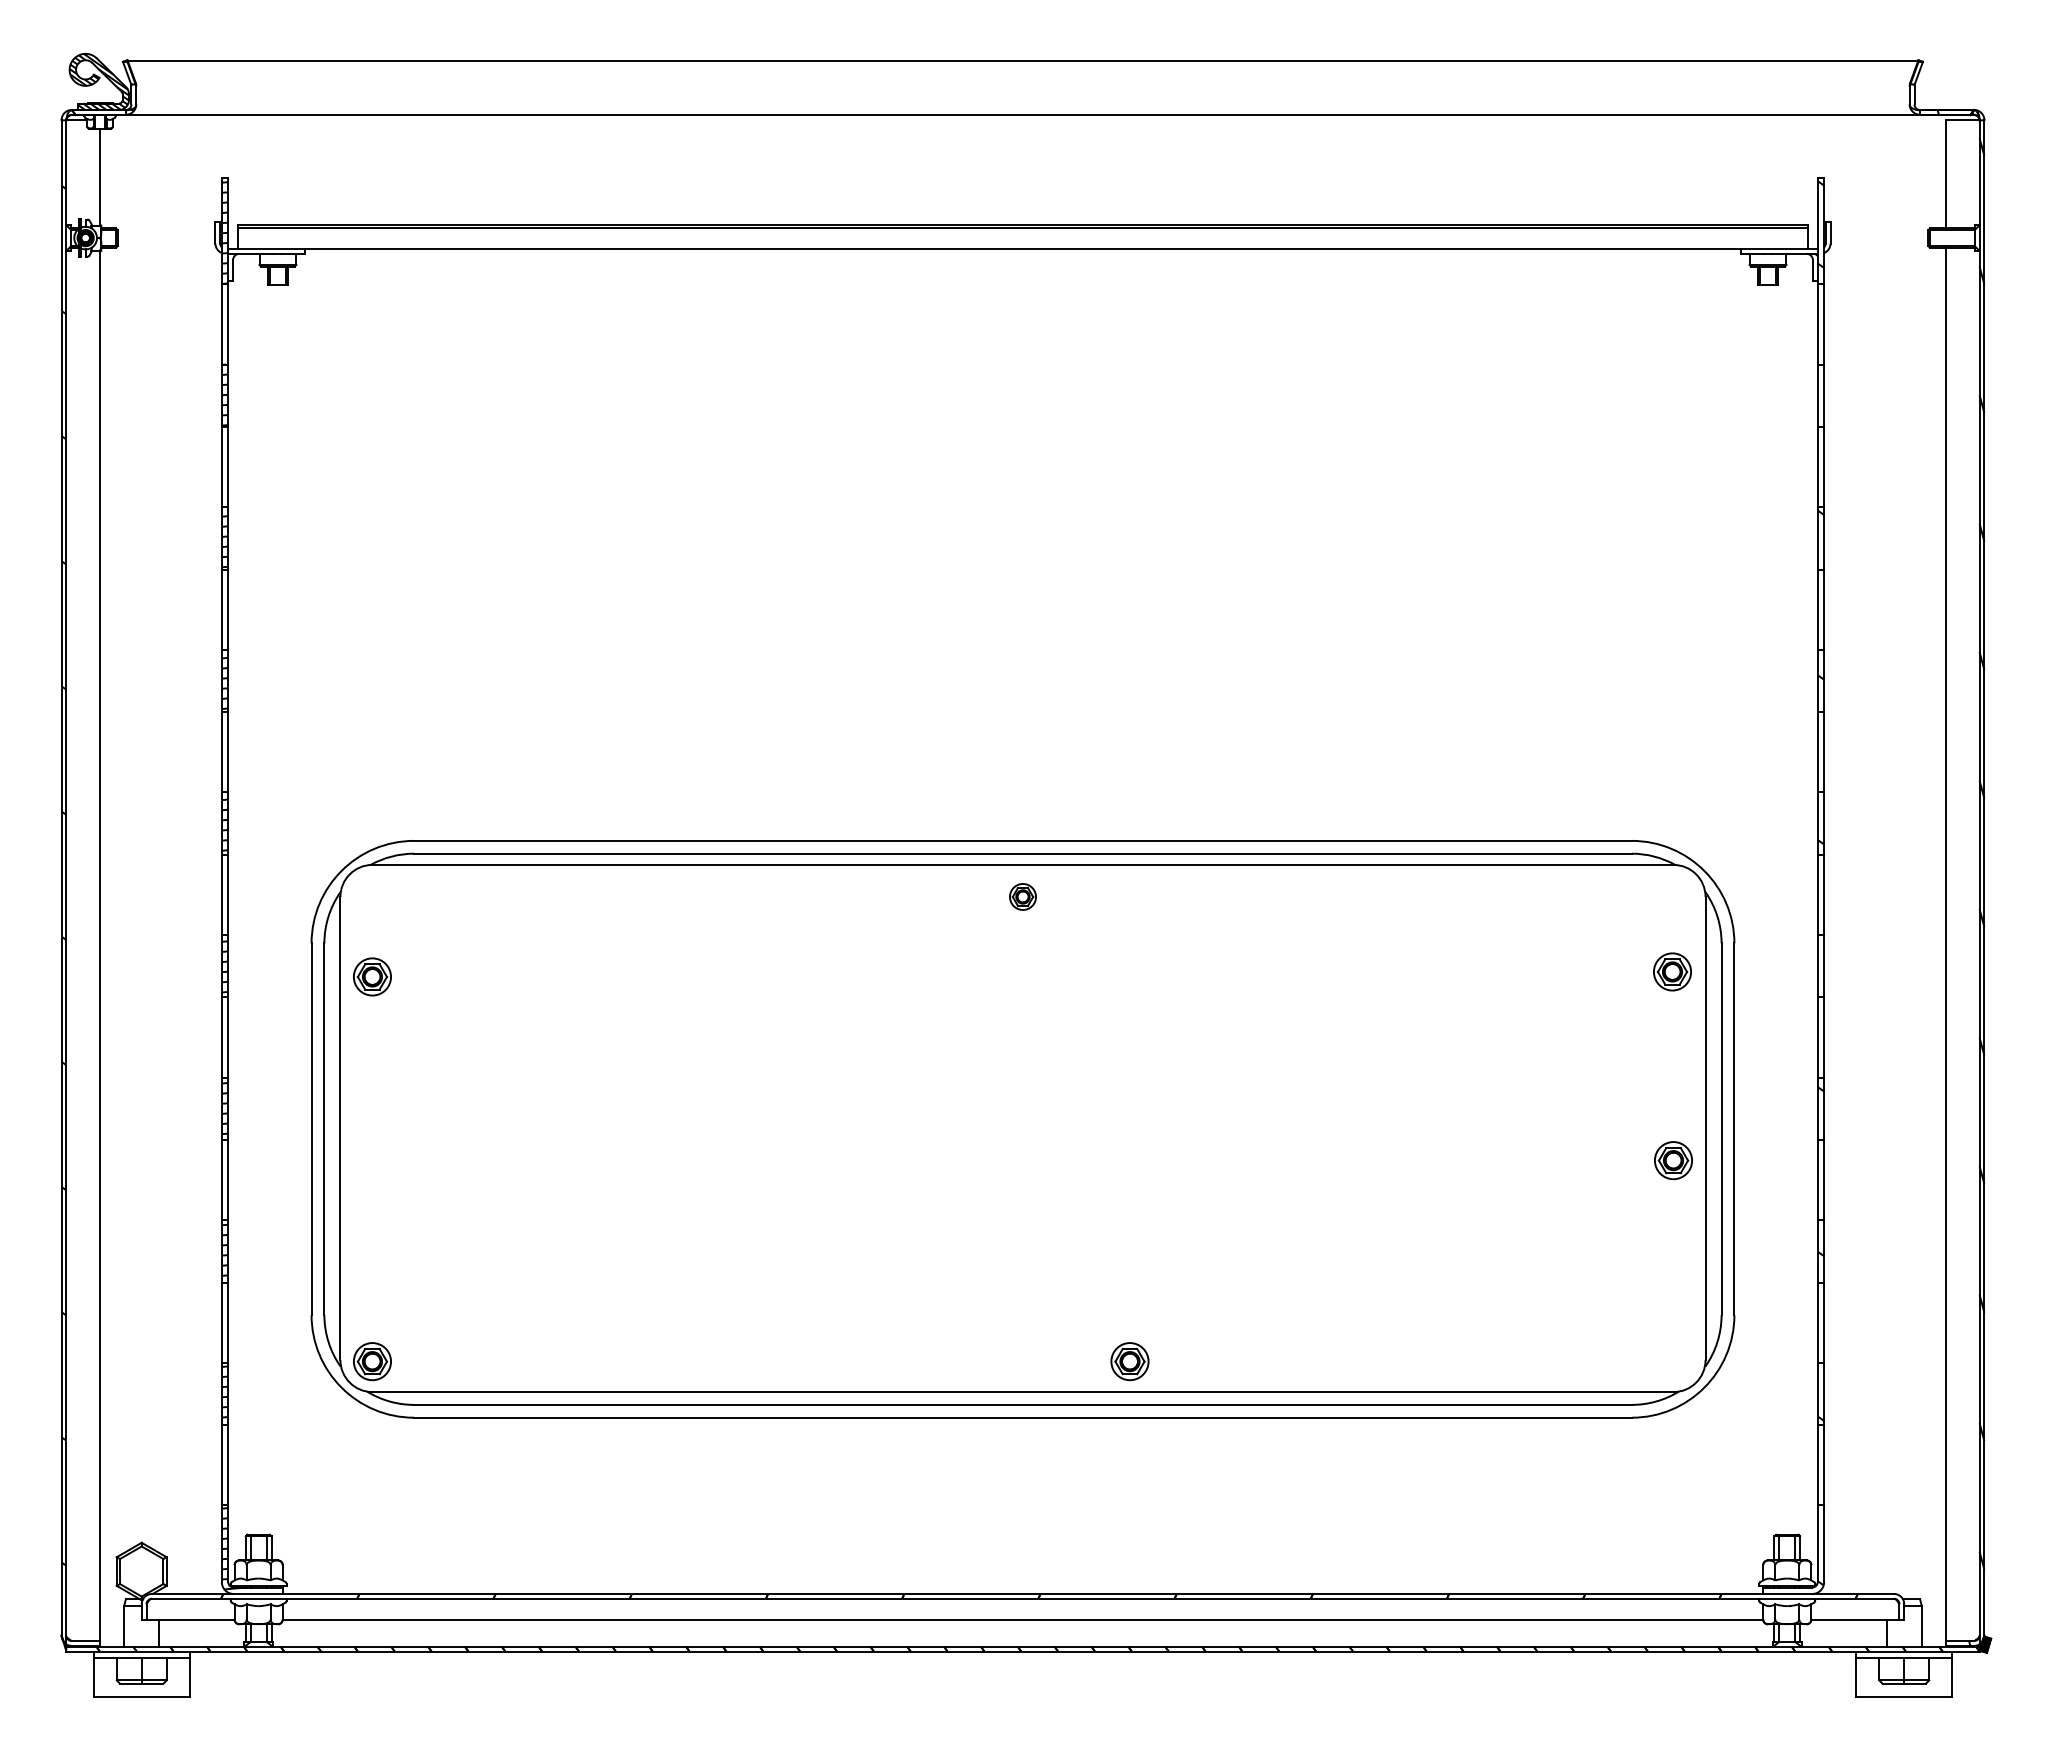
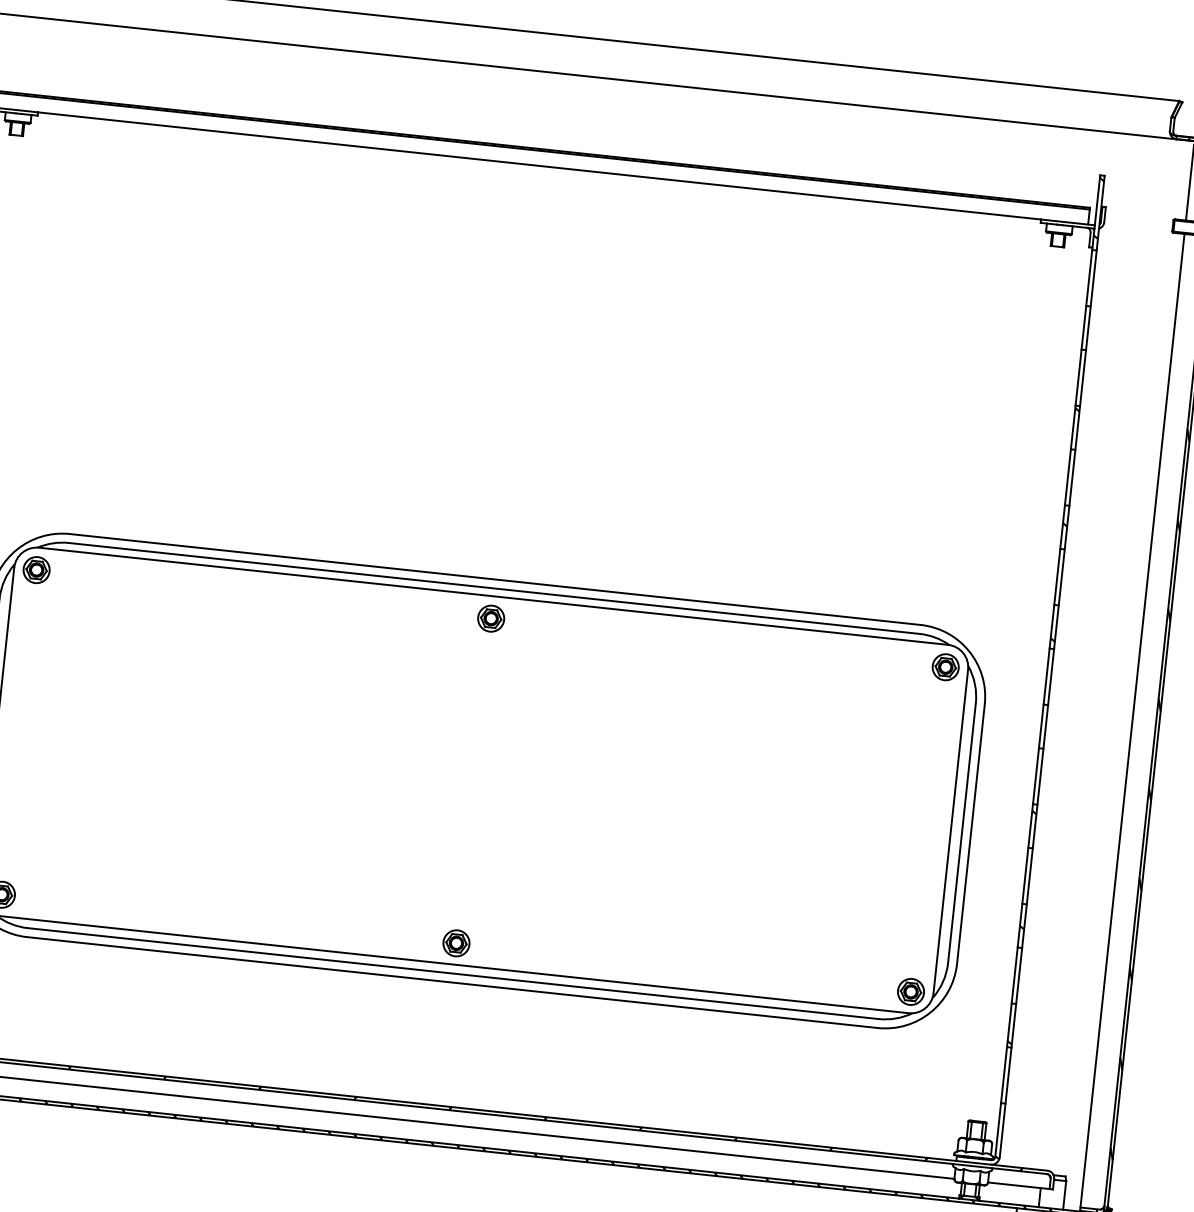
part: (1022, 896) -> (490, 618), size x1.43
part: (1672, 971) -> (945, 666), moved
part: (372, 976) -> (36, 569), moved
part: (1673, 1160) -> (911, 991), moved
part: (1129, 1361) -> (456, 943), moved

